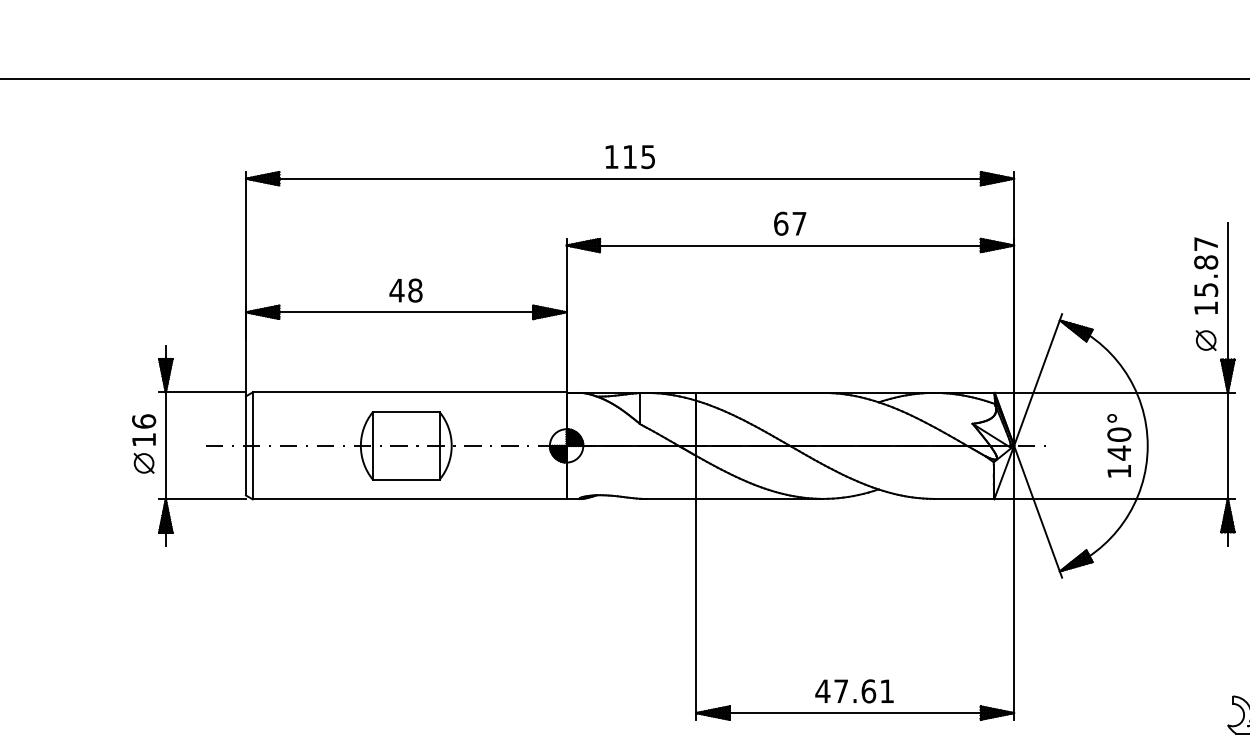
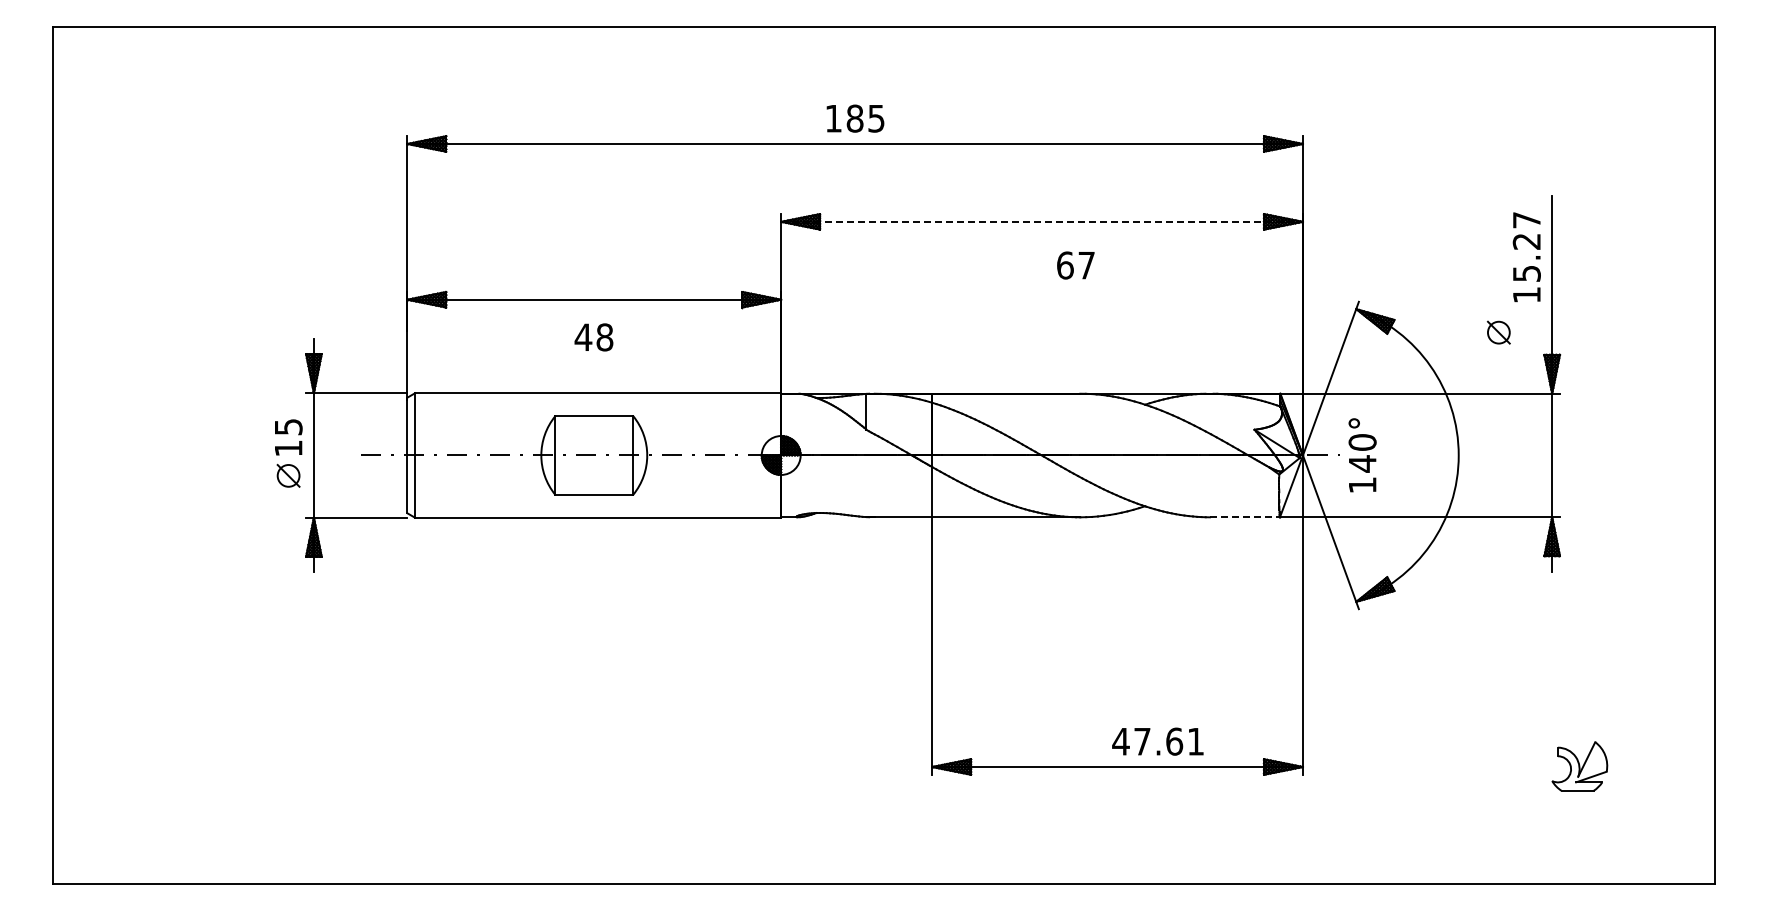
text: (629, 156) -> (854, 118), 115 -> 185
text: (789, 223) -> (1075, 265), moved
line: (790, 245) -> (1042, 221), solid -> dashed
text: (1205, 262) -> (1526, 241), 15.87 -> 15.27
text: (405, 290) -> (593, 337), moved
part: (1205, 340) -> (1498, 332), moved
text: (144, 421) -> (288, 426), 16 -> 15
text: (1119, 445) -> (1362, 455), moved
line: (963, 499) -> (1244, 517), solid -> dashed
text: (854, 691) -> (1157, 741), moved

